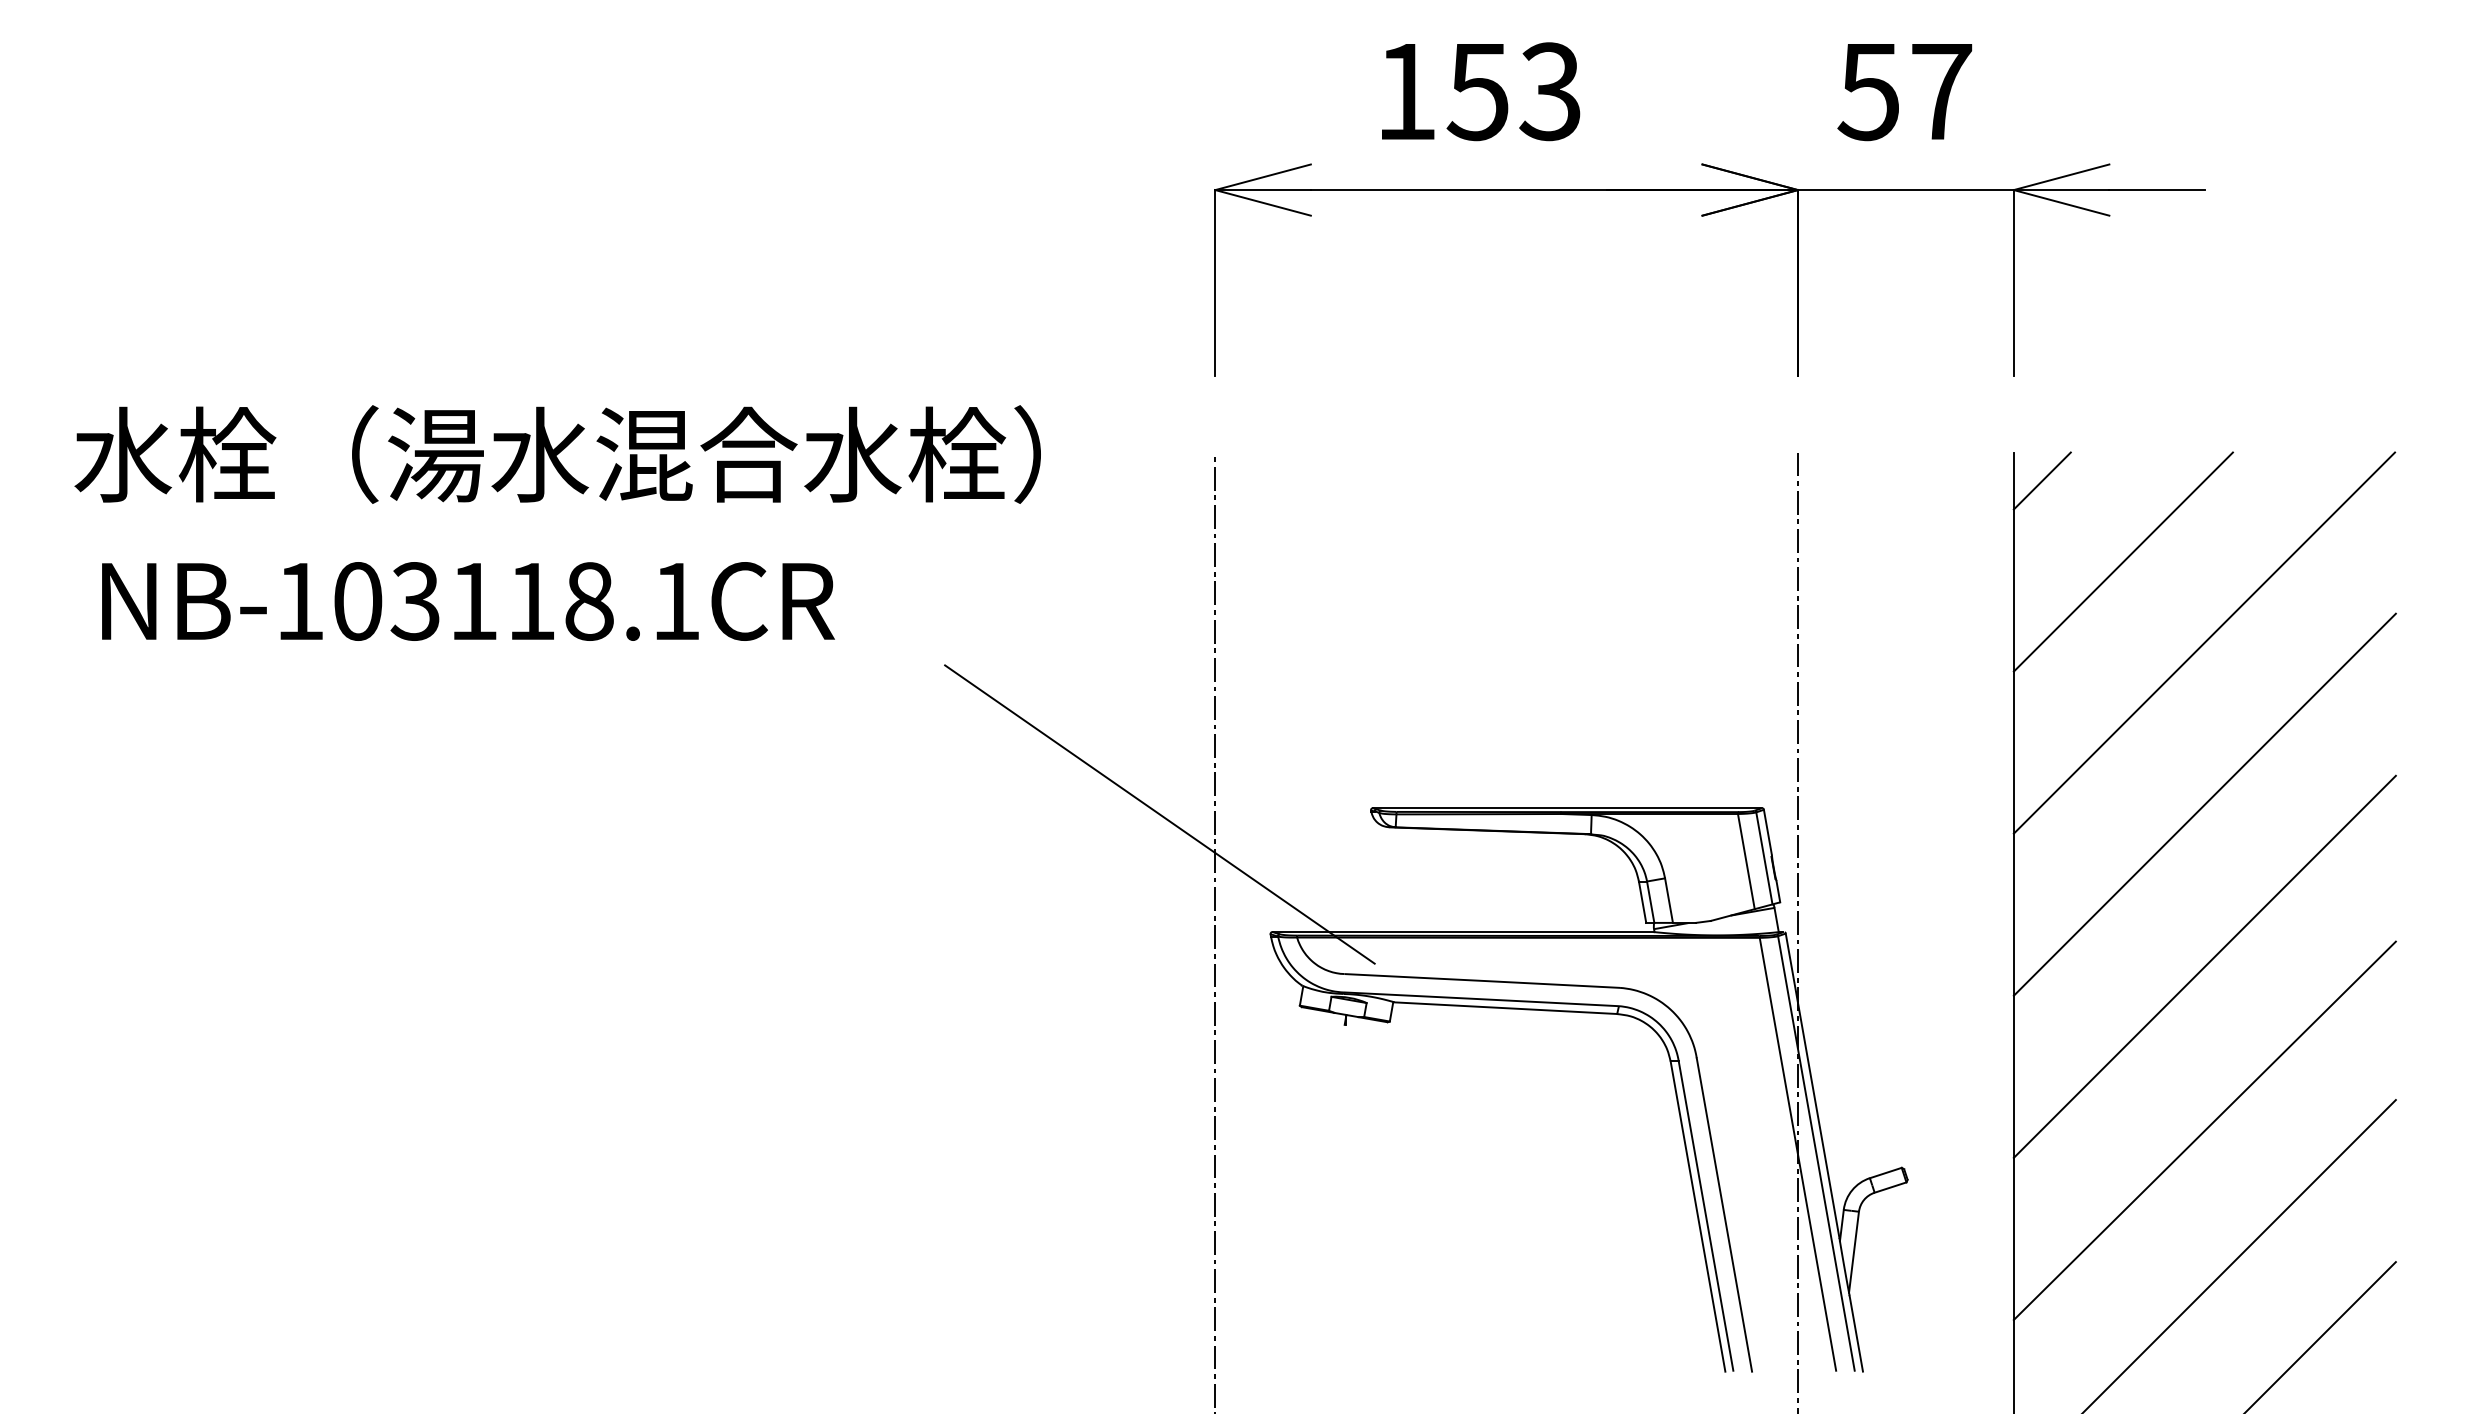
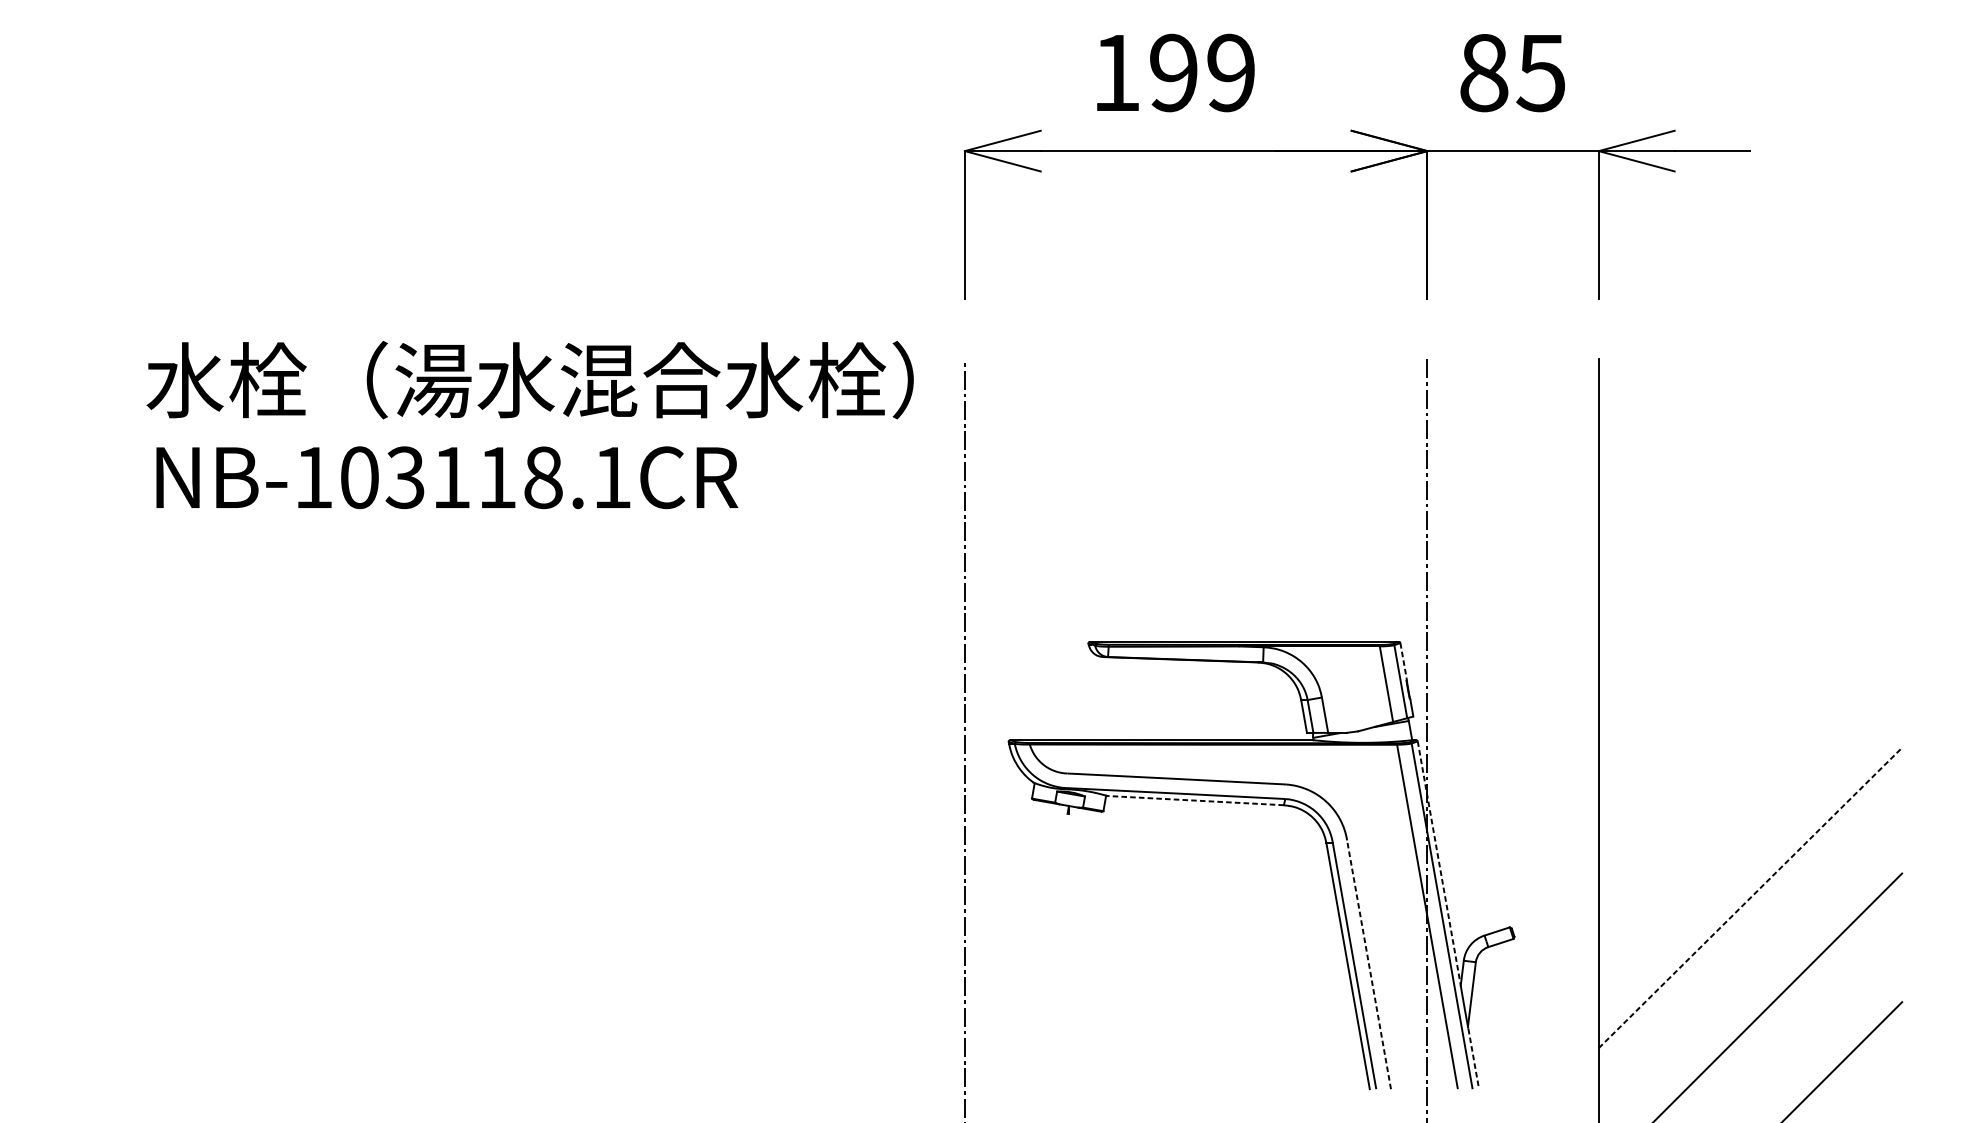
text: (1513, 91) -> (1201, 72), 153 -> 199
text: (1904, 91) -> (1512, 72), 57 -> 85
text: (557, 454) -> (529, 380), moved
line: (2041, 480) -> (1620, 381), removed
line: (2122, 561) -> (1685, 445), removed
text: (468, 601) -> (447, 477), moved
line: (2204, 642) -> (1750, 510), removed
line: (2204, 804) -> (1750, 638), removed
line: (1159, 814) -> (920, 646), removed
line: (1767, 832) -> (1403, 661), solid -> dashed
line: (2204, 966) -> (1750, 767), removed
line: (1505, 1008) -> (1195, 800), solid -> dashed
line: (1812, 1086) -> (1438, 862), solid -> dashed
line: (2204, 1130) -> (1750, 897), solid -> dashed
line: (1724, 1214) -> (1369, 964), solid -> dashed
line: (1856, 1334) -> (1473, 1059), solid -> dashed

